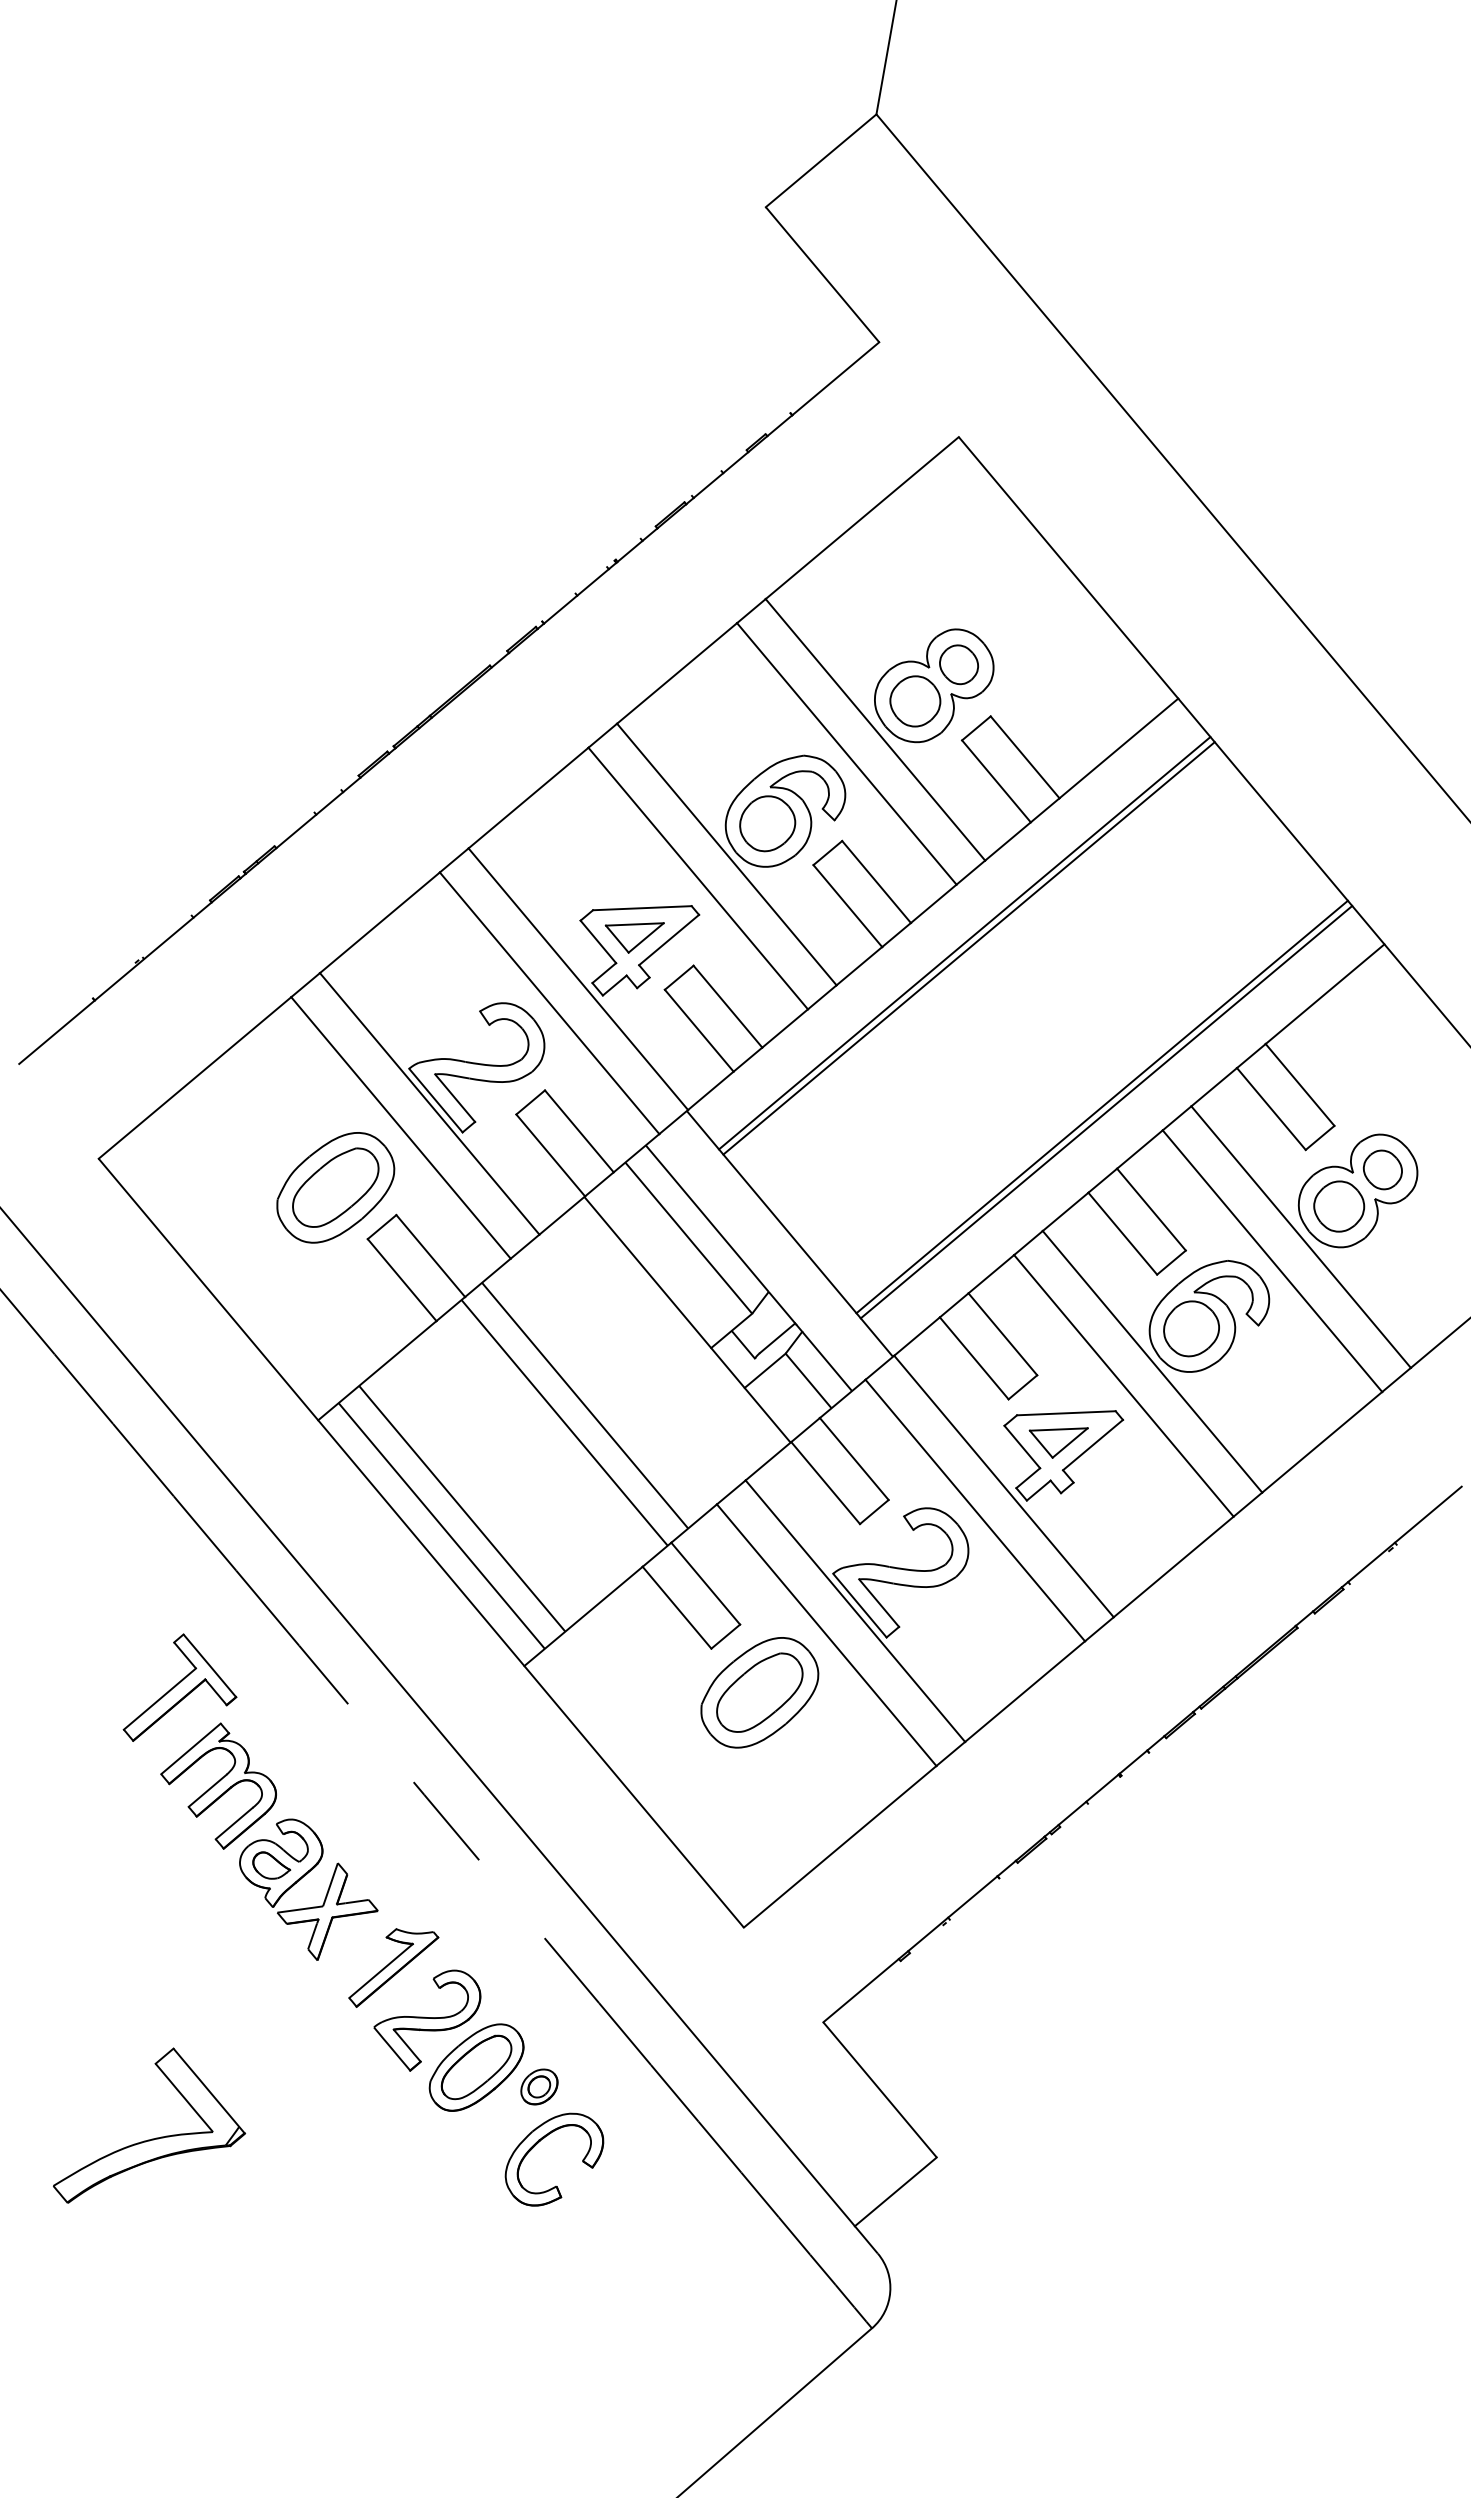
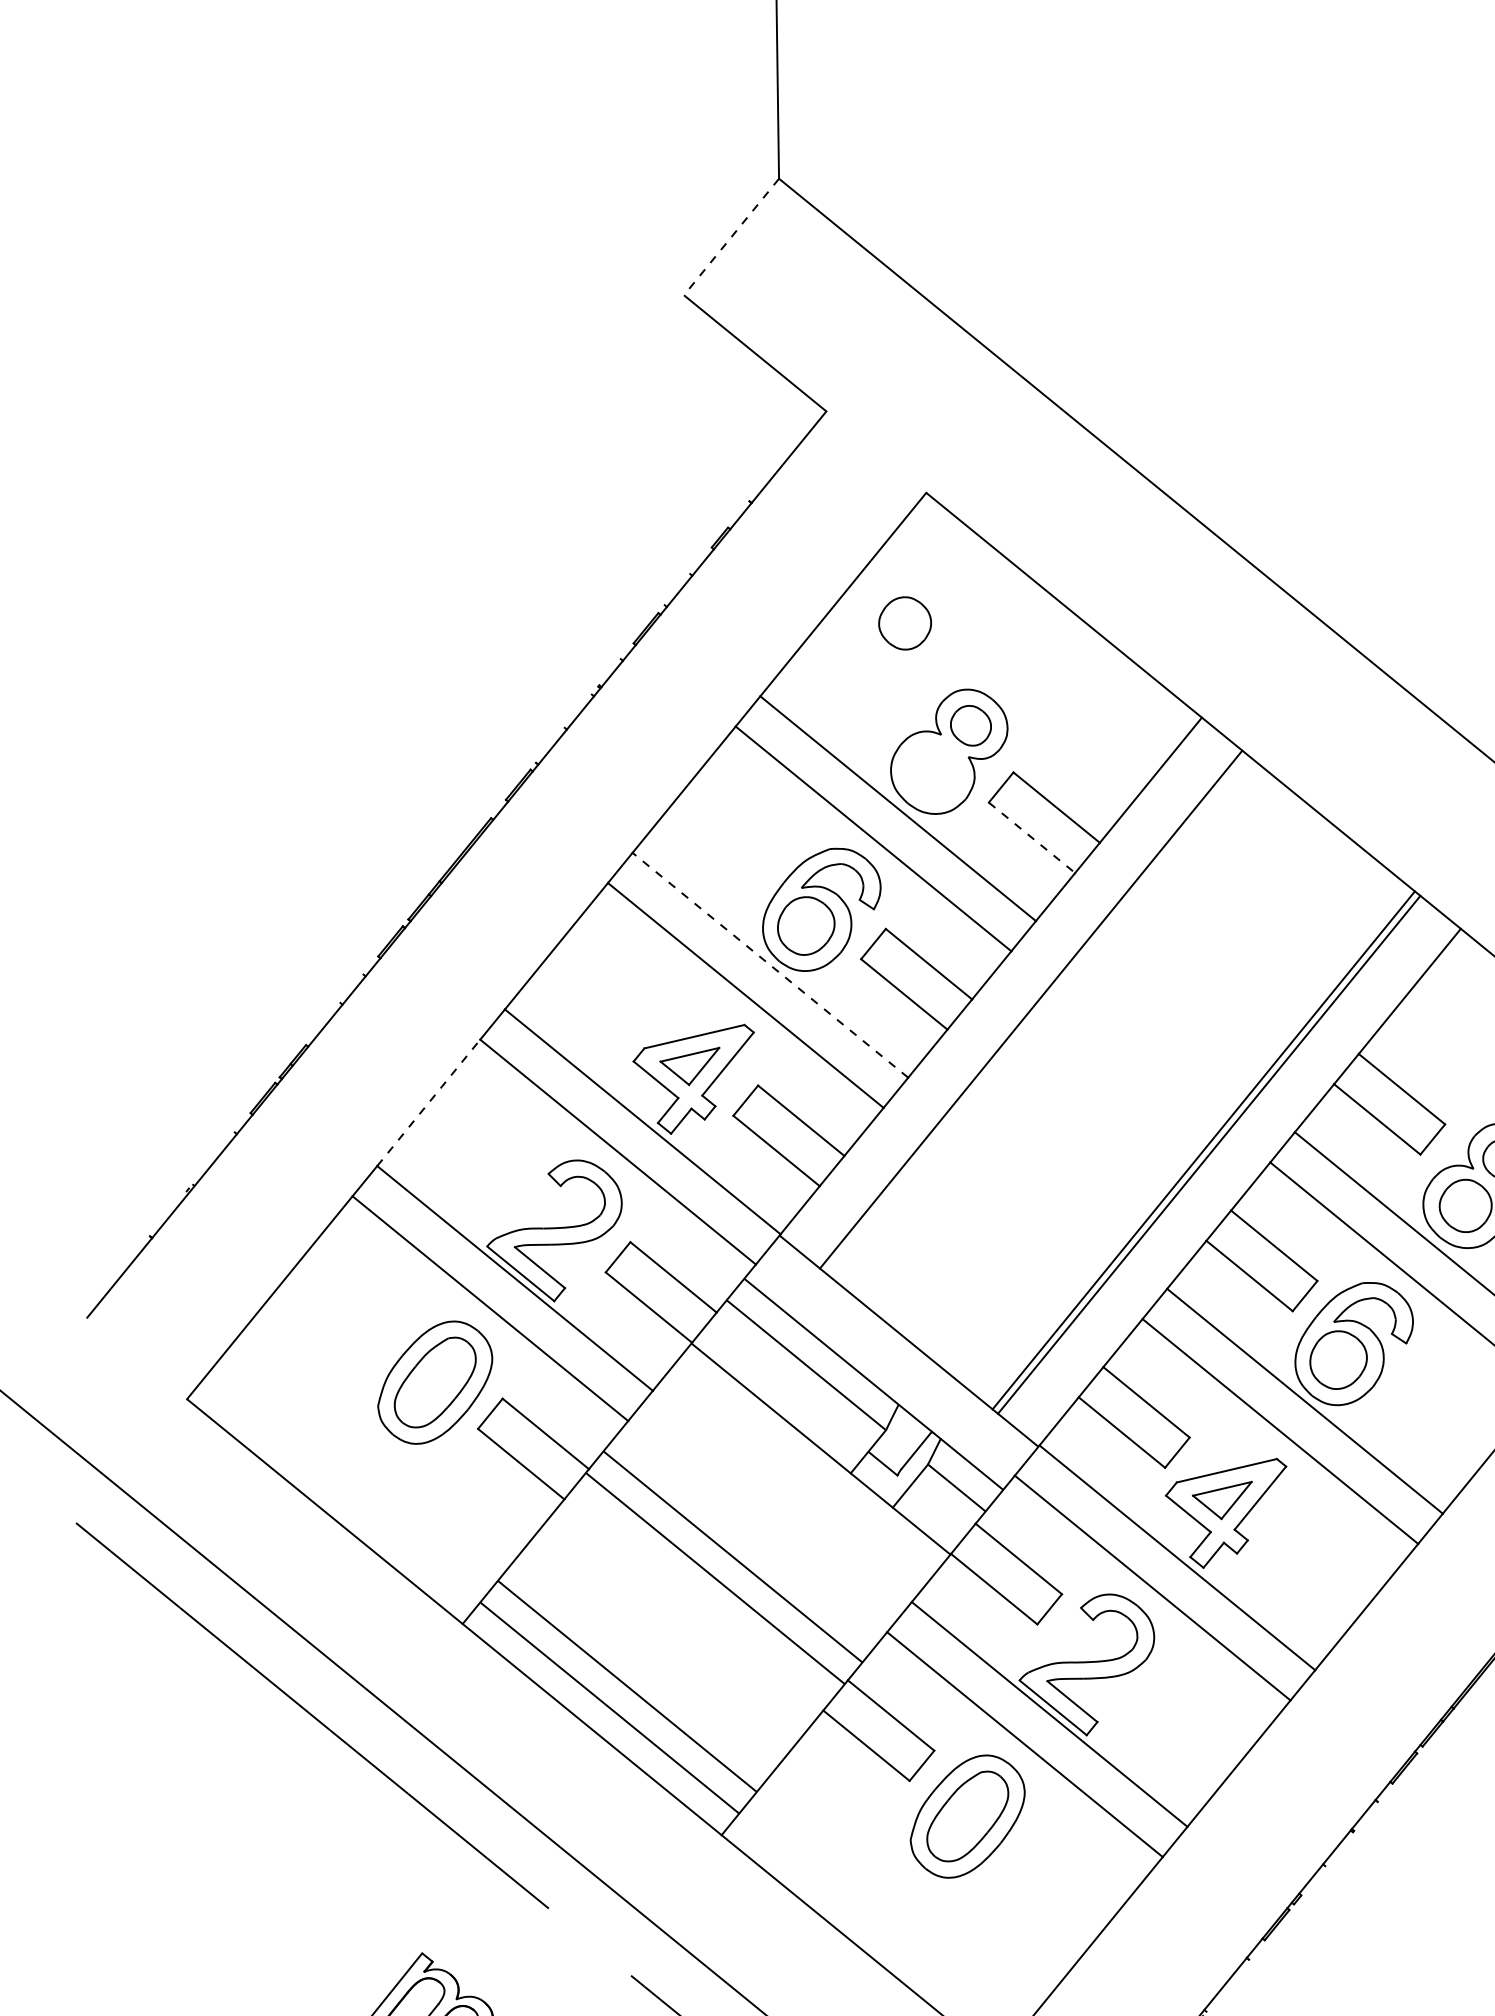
line: (820, 161) -> (730, 237), solid -> dashed
part: (915, 701) -> (905, 623), moved
line: (996, 781) -> (1032, 837), solid -> dashed
line: (726, 854) -> (770, 965), solid -> dashed
line: (380, 922) -> (429, 1102), solid -> dashed
line: (968, 948) -> (1036, 1014), removed
part: (179, 1687) -> (372, 1924), removed

